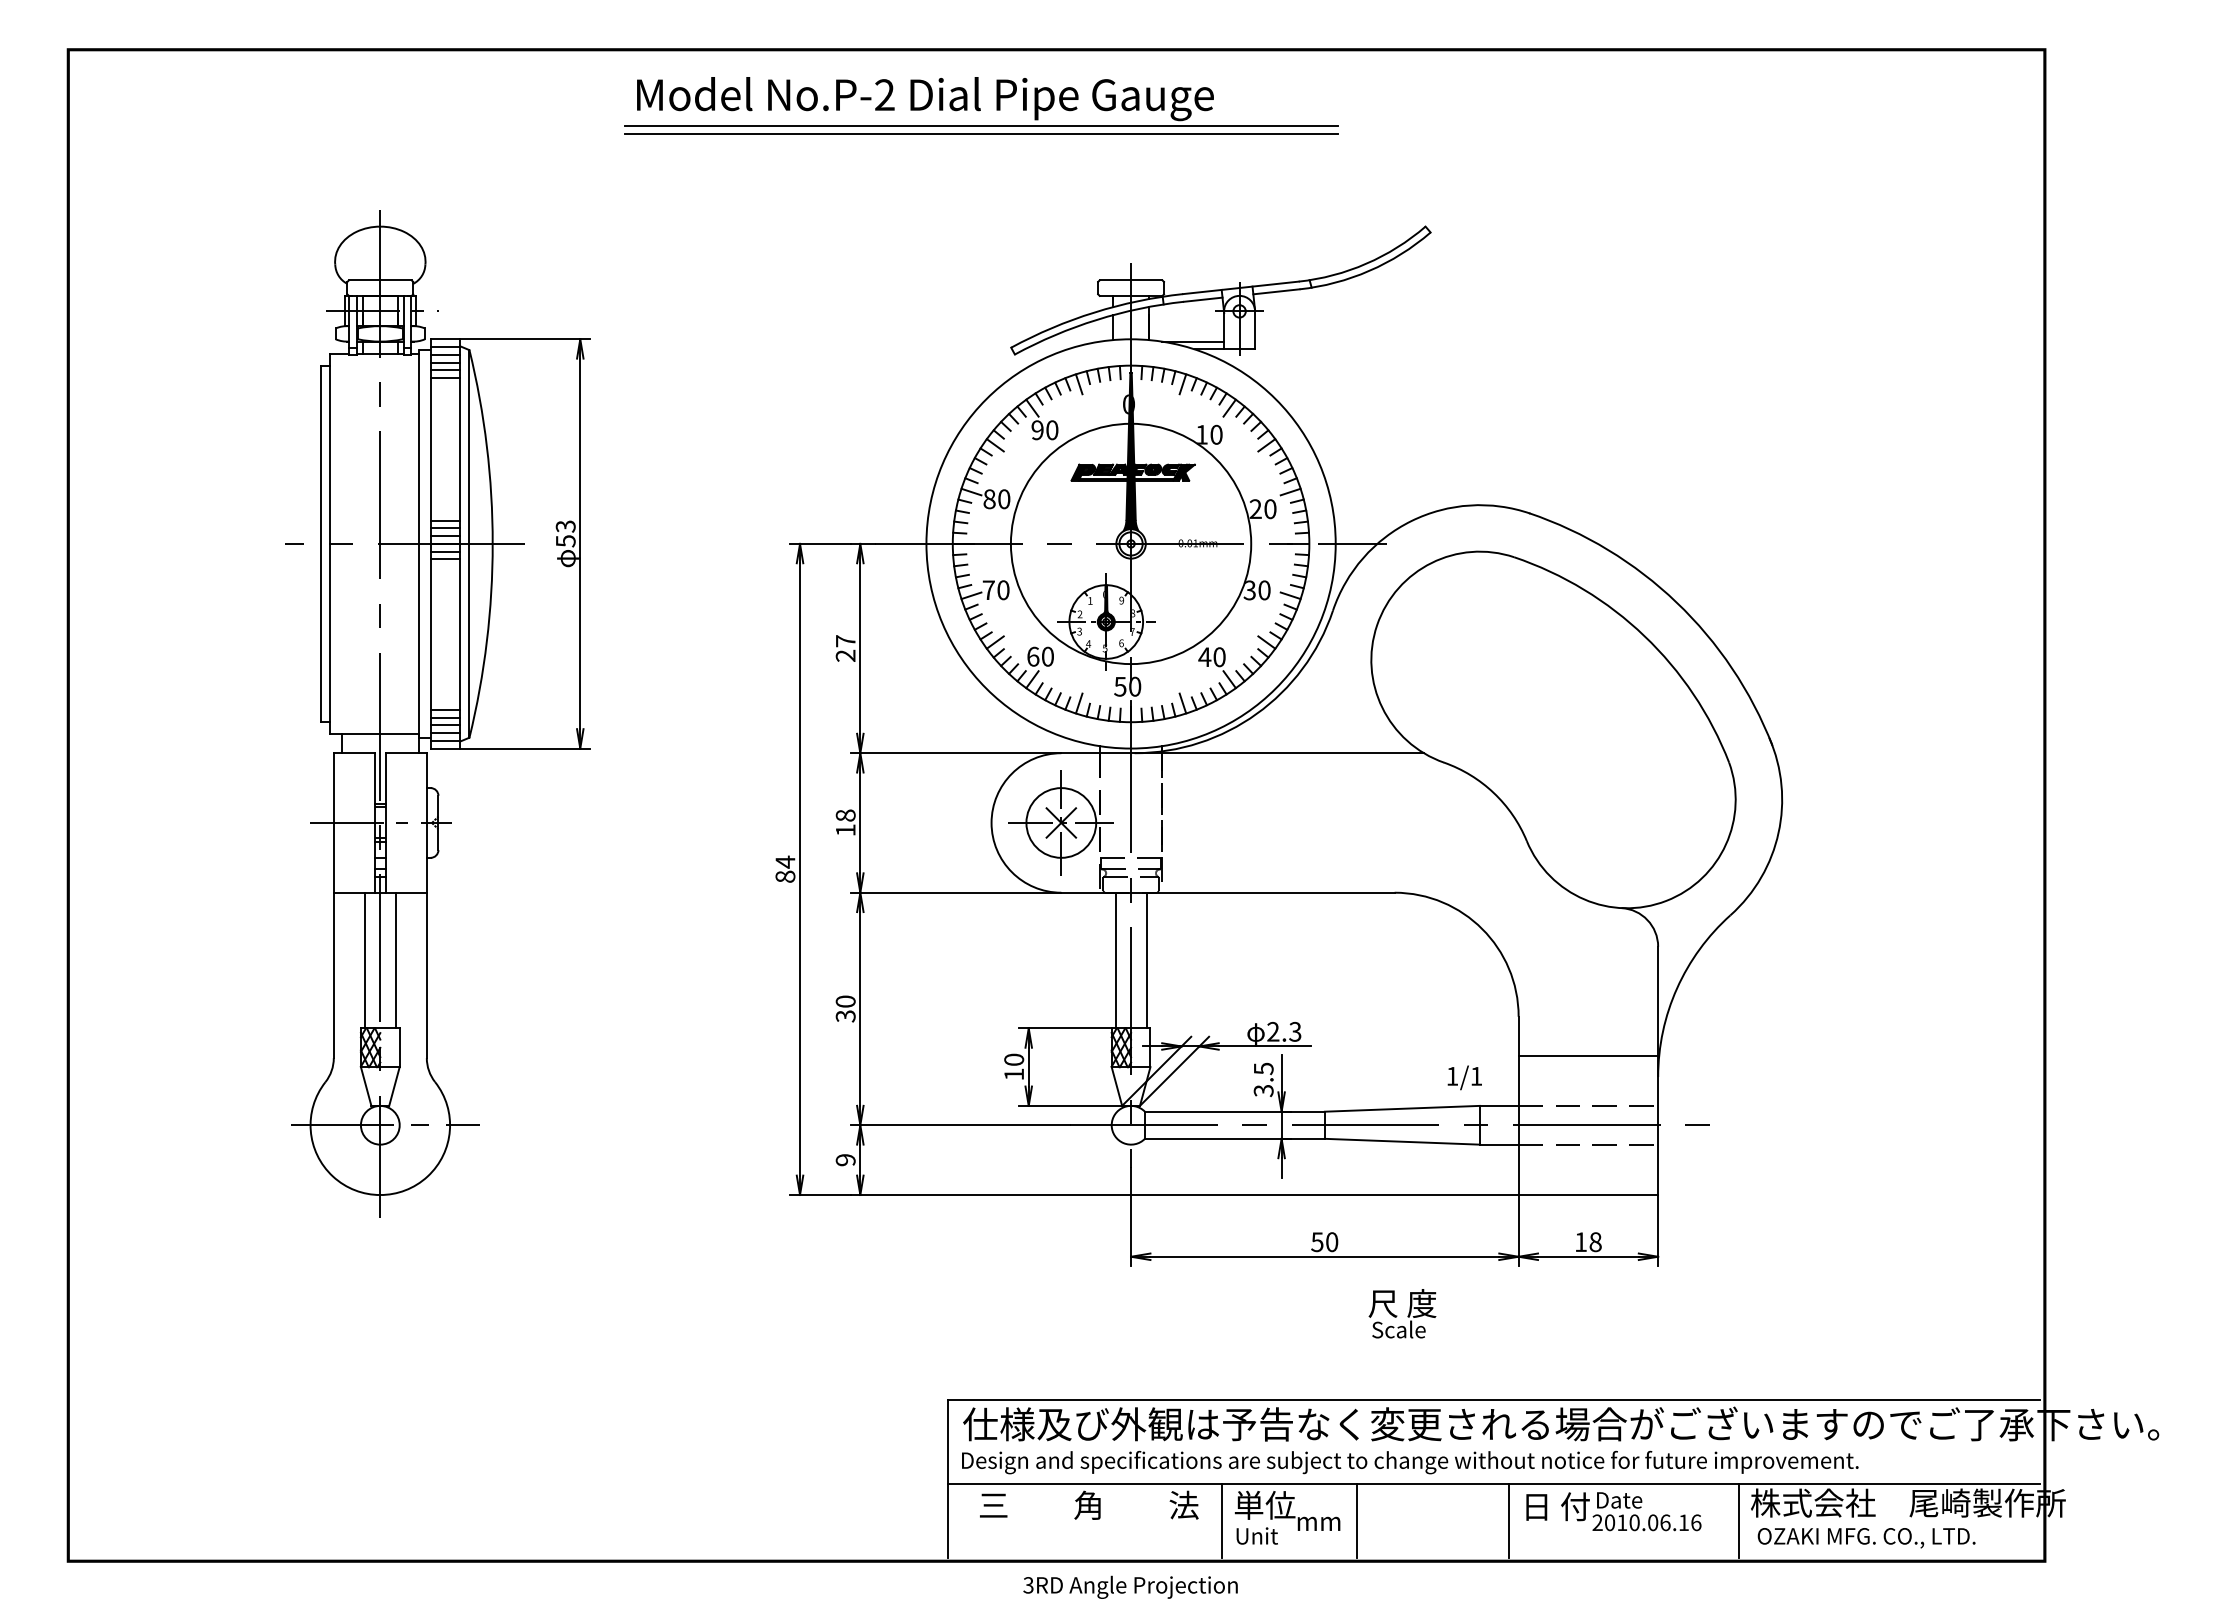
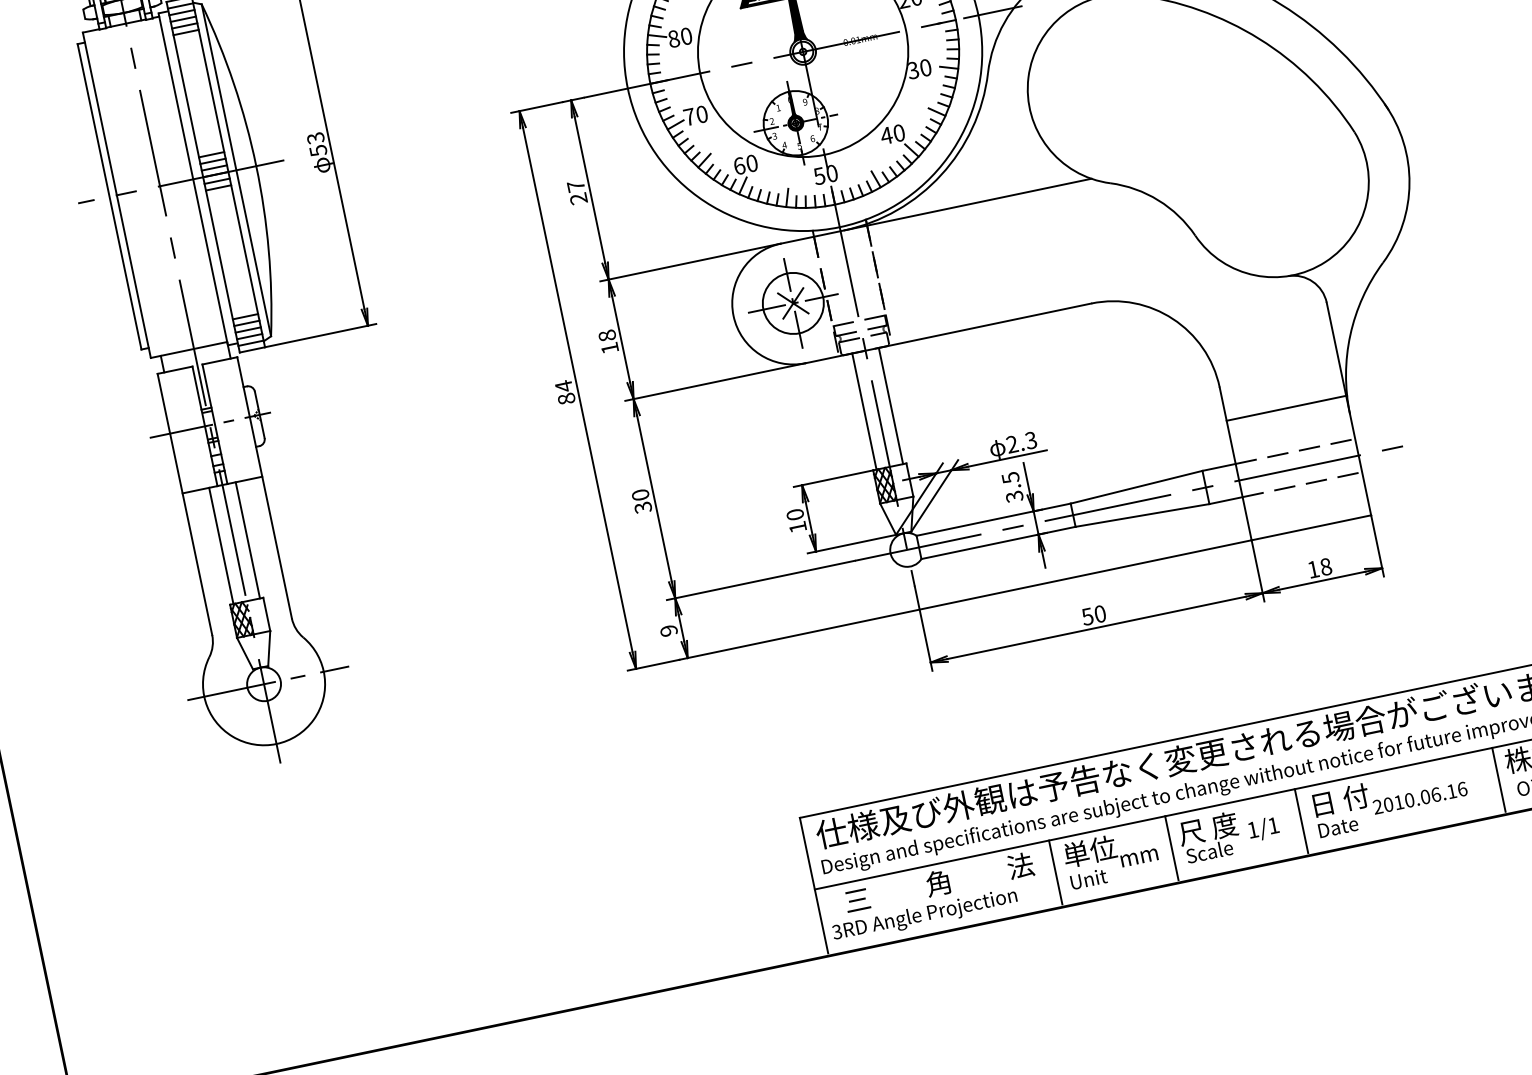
text: (1464, 1077) -> (1263, 828), moved
text: (1402, 1313) -> (1209, 837), moved
text: (1619, 1500) -> (1338, 827), moved
text: (1130, 1586) -> (924, 914), moved

